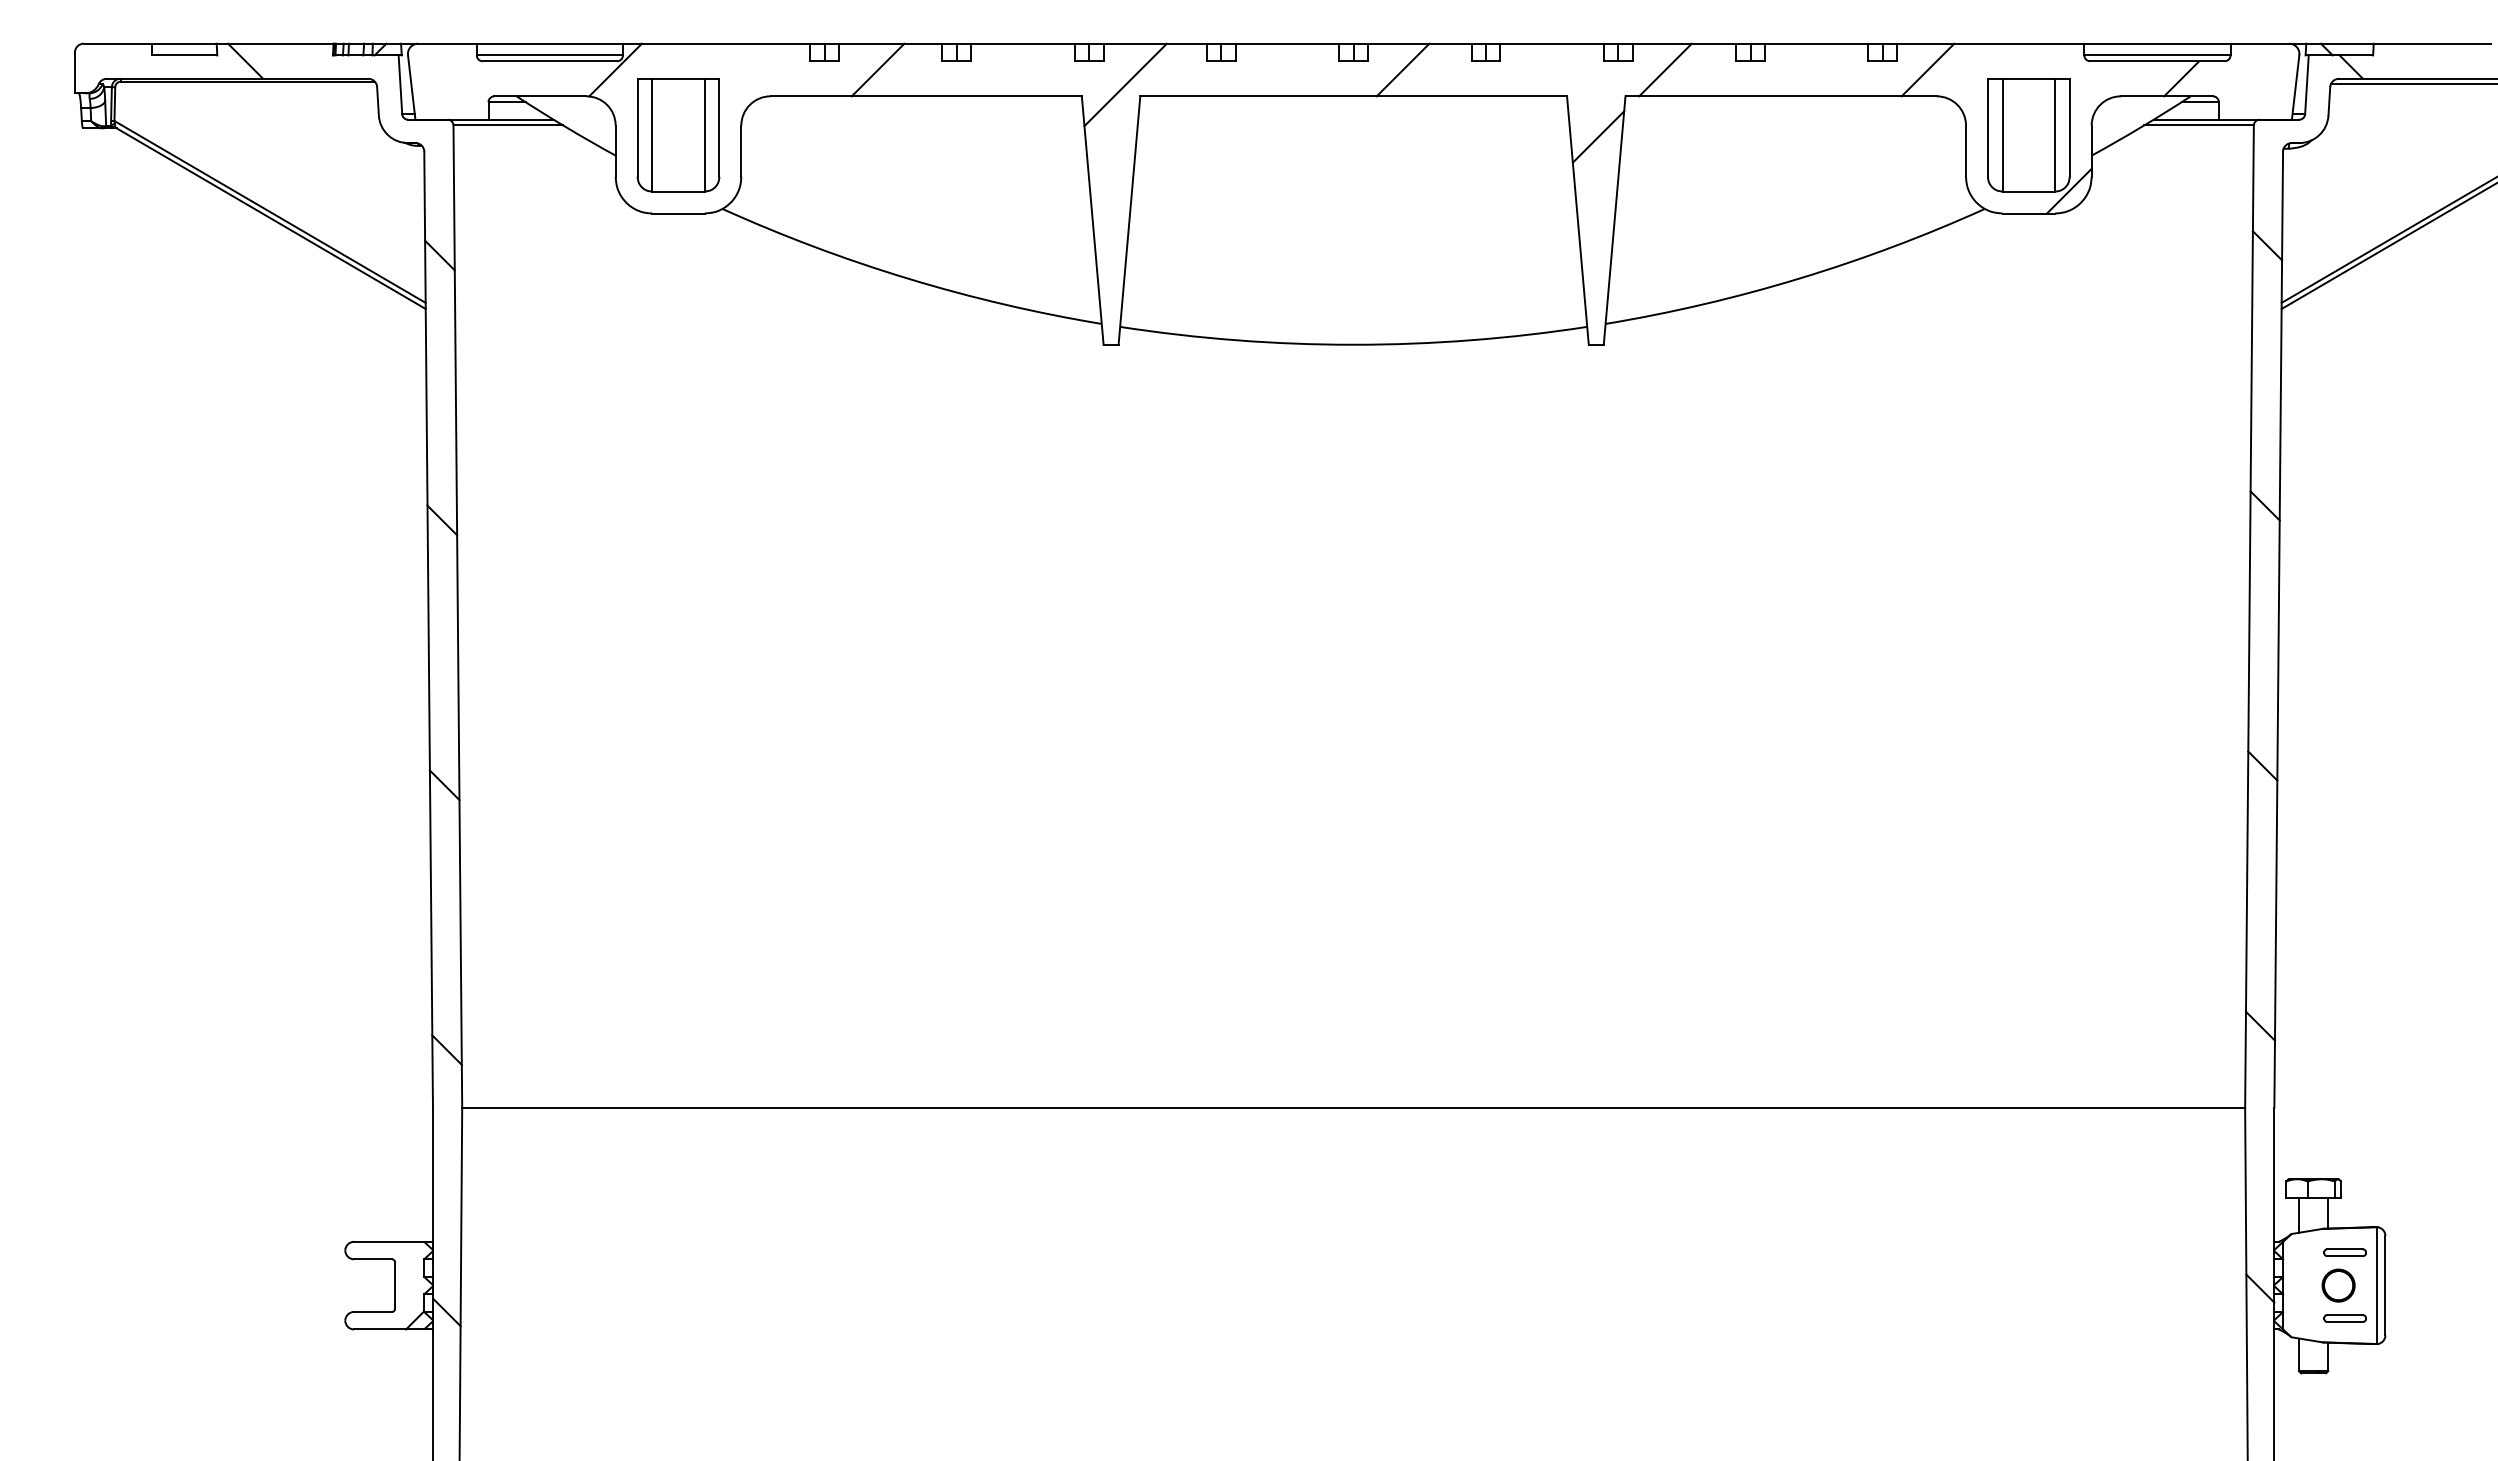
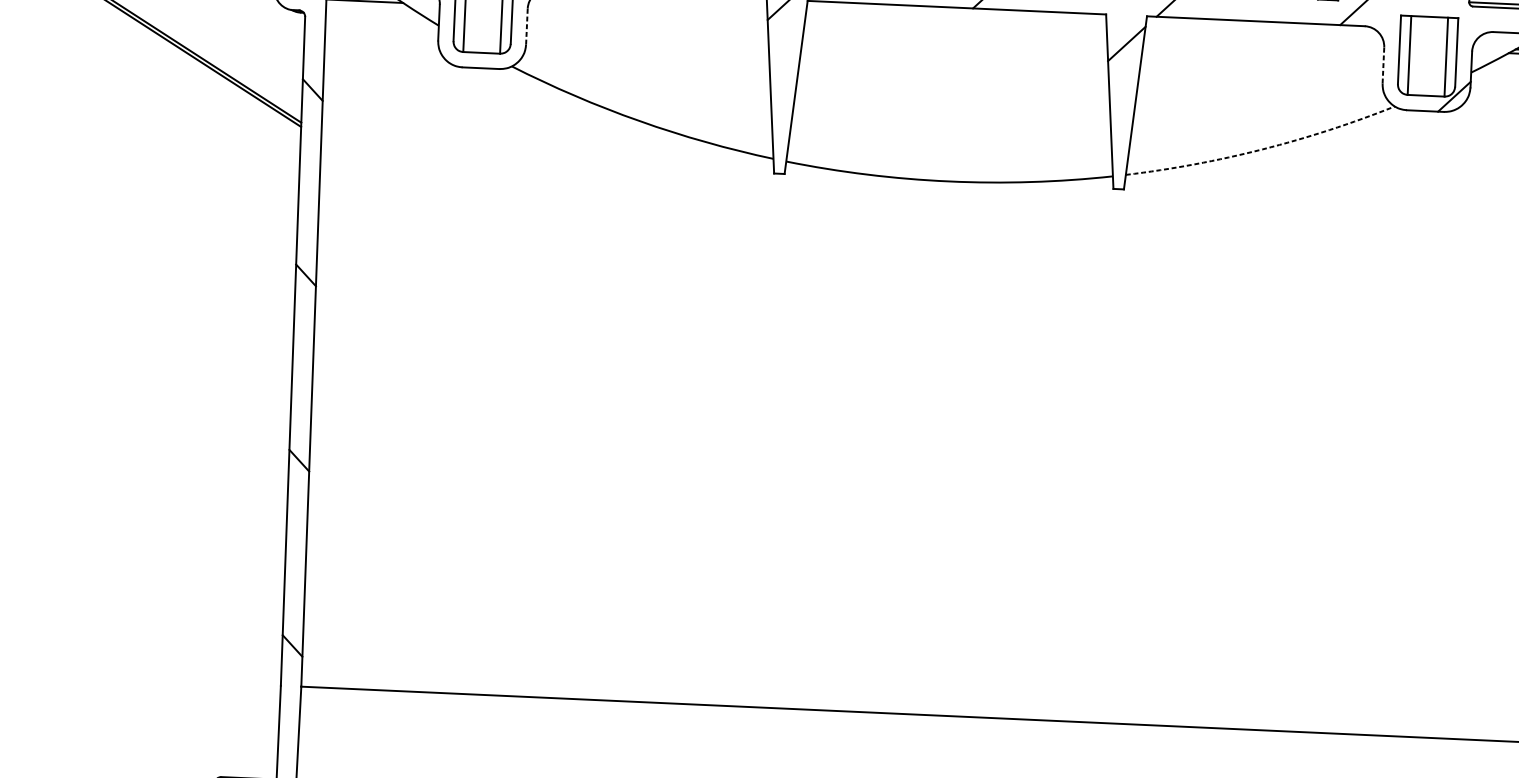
line: (741, 151) -> (527, 26), solid -> dashed
line: (1966, 151) -> (1383, 65), solid -> dashed
arc: (1799, 278) -> (1262, 149), solid -> dashed

